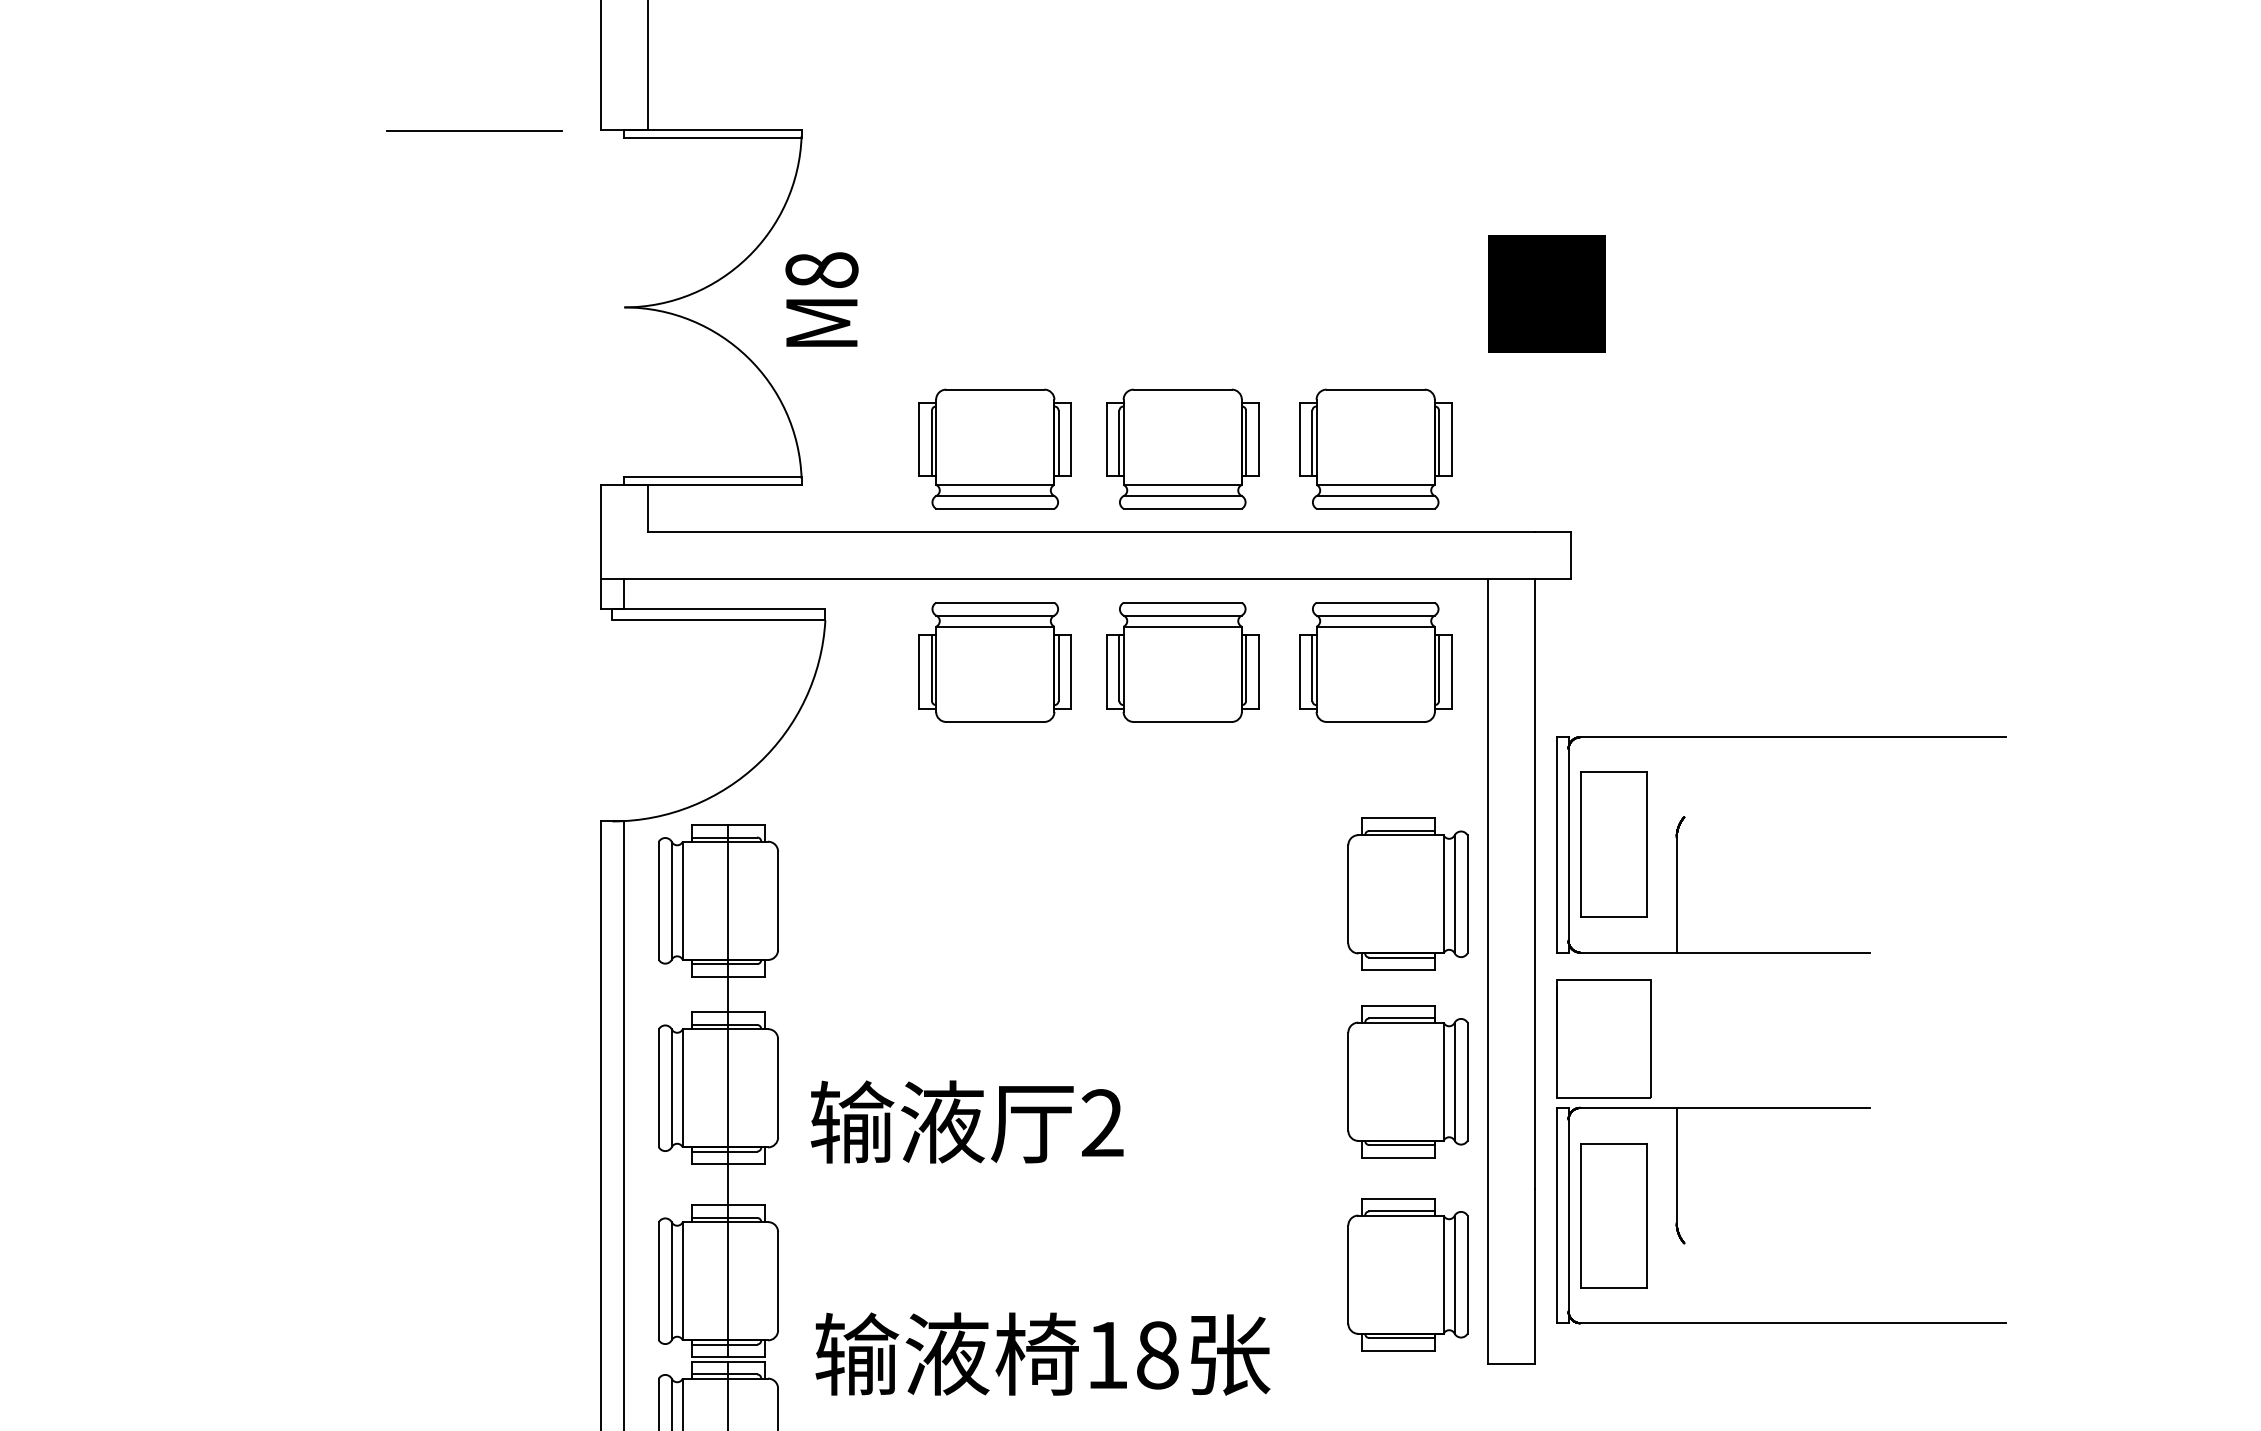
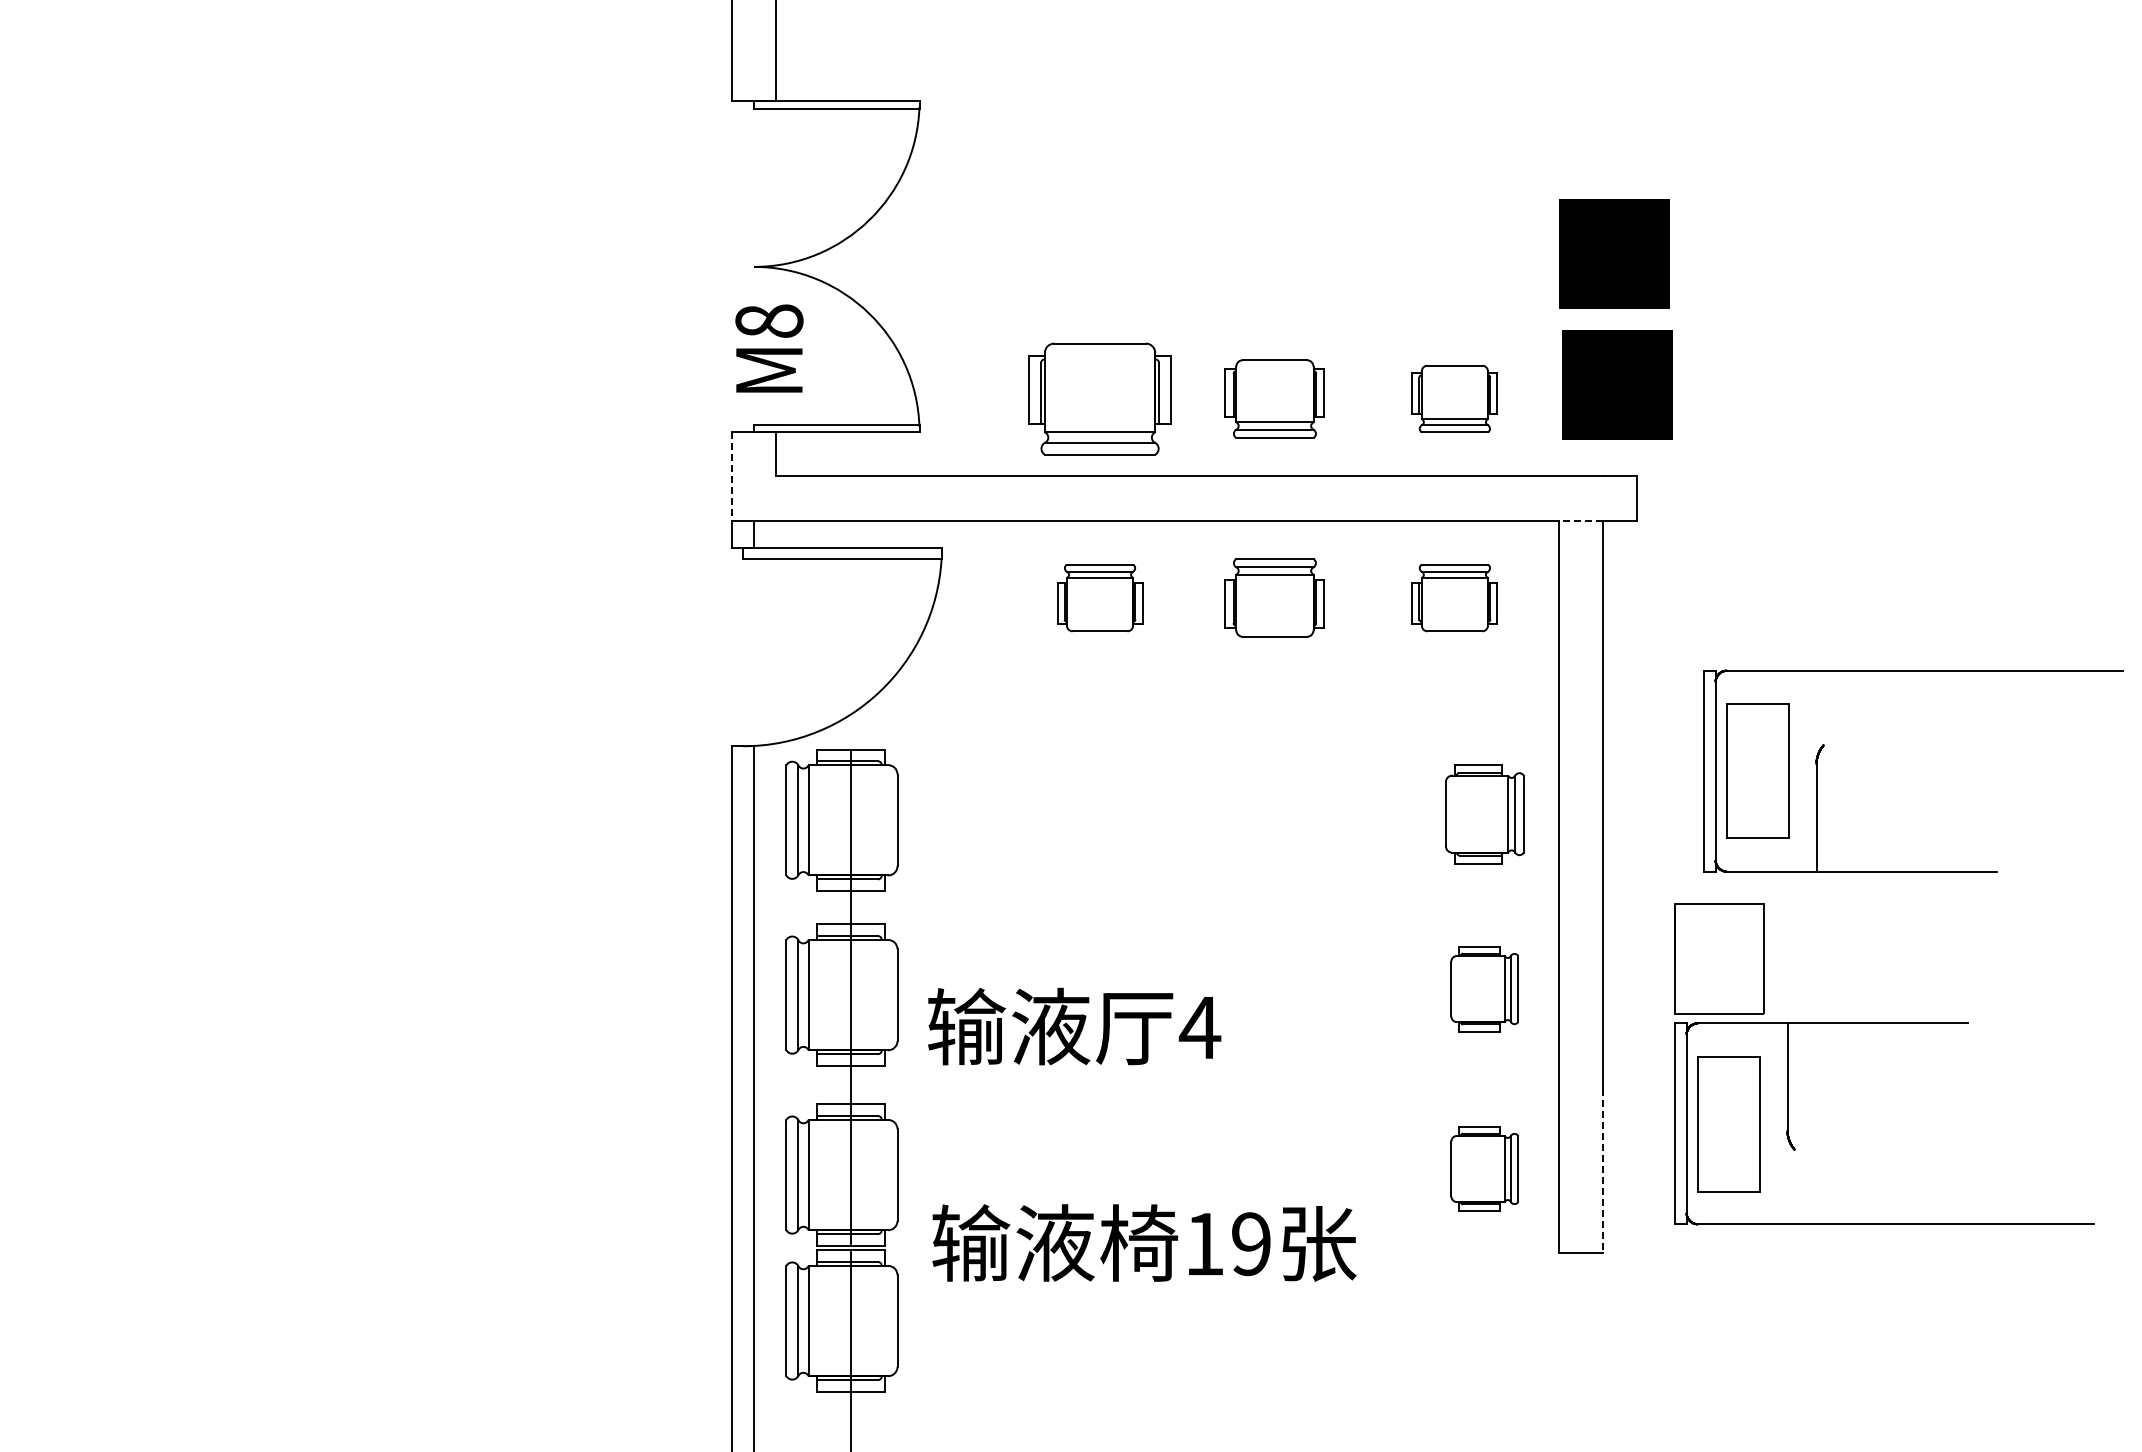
line: (474, 130) -> (614, 101), removed
text: (822, 299) -> (769, 348), moved
part: (1550, 433) -> (1617, 384), added
part: (1182, 448) -> (1274, 398), size x0.7
part: (1375, 448) -> (1454, 398), size x0.6
line: (601, 532) -> (732, 476), solid -> dashed
line: (1510, 579) -> (1580, 520), solid -> dashed
part: (994, 661) -> (1099, 597), size x0.6
part: (1182, 661) -> (1274, 597), size x0.7
part: (1375, 661) -> (1454, 597), size x0.6
part: (1685, 818) -> (1824, 746), moved
part: (1407, 893) -> (1484, 813), size x0.7
part: (1407, 1081) -> (1484, 988), size x0.6
part: (1780, 1107) -> (1884, 1023), moved
text: (1101, 1121) -> (1199, 1026), 2 -> 4
part: (1407, 1274) -> (1484, 1168), size x0.6
line: (1535, 1276) -> (1603, 1170), solid -> dashed
text: (1157, 1355) -> (1251, 1244), 18 -> 19

